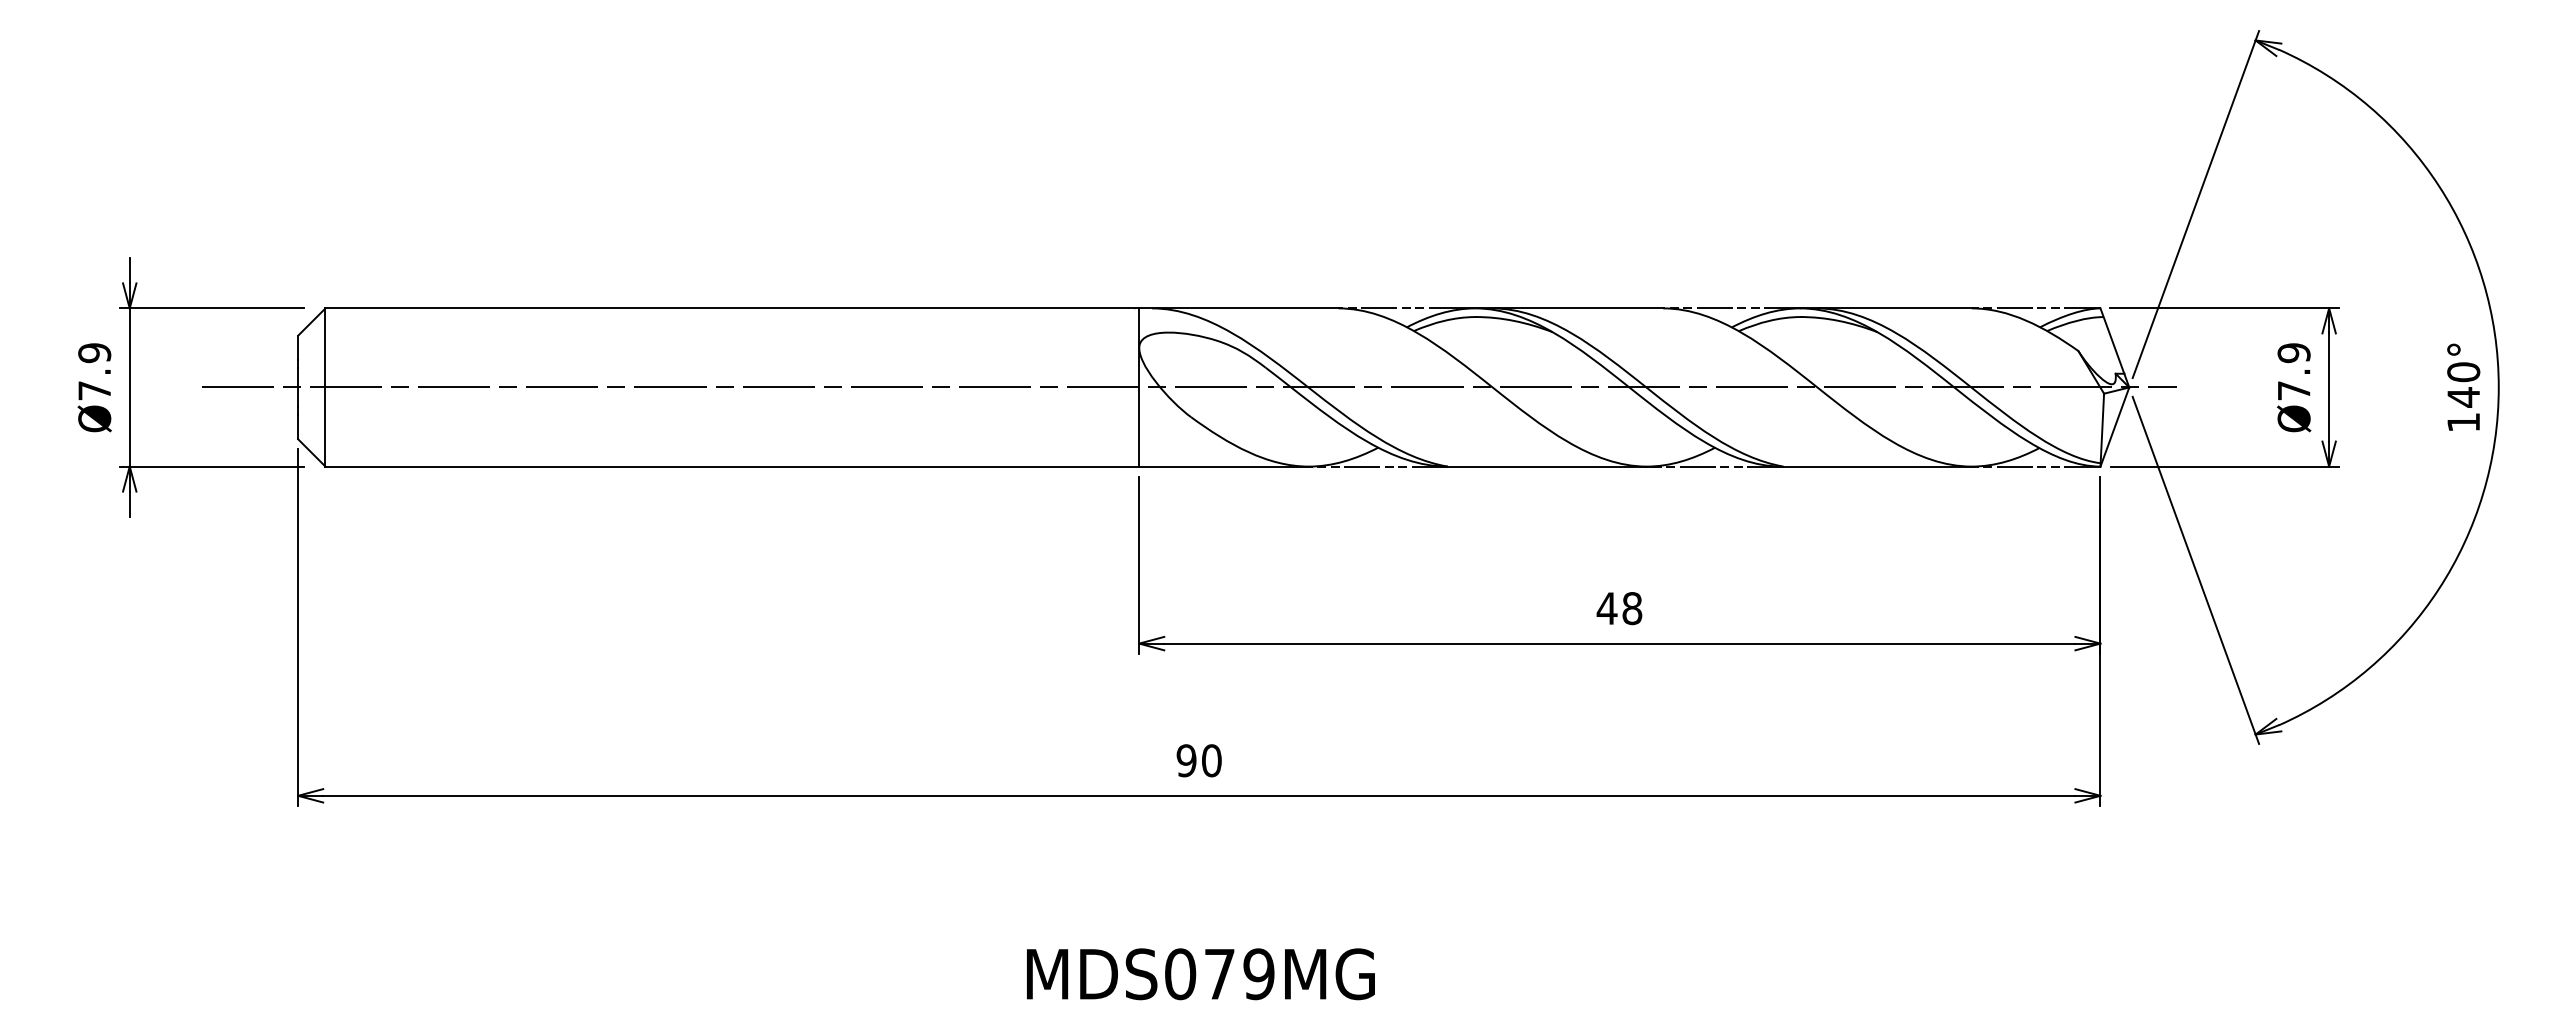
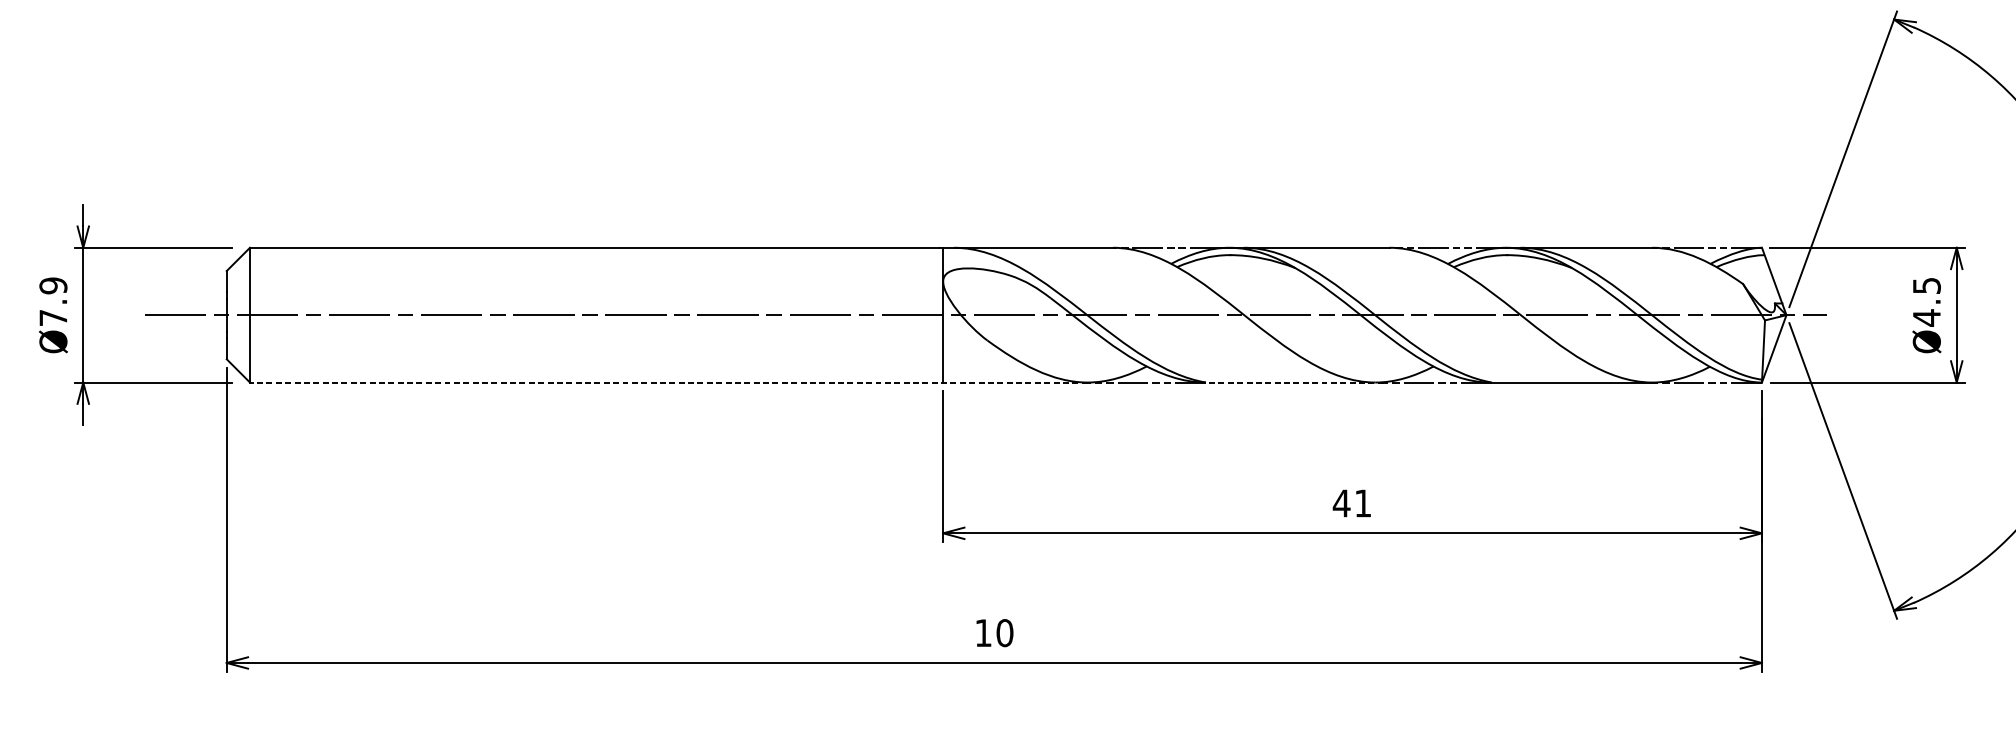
text: (2293, 372) -> (1926, 302), Ø7.9 -> Ø4.5
line: (817, 466) -> (669, 382), solid -> dashed
line: (1551, 466) -> (1294, 382), solid -> dashed
text: (1632, 608) -> (1363, 503), 48 -> 41
text: (1186, 760) -> (983, 632), 90 -> 10

